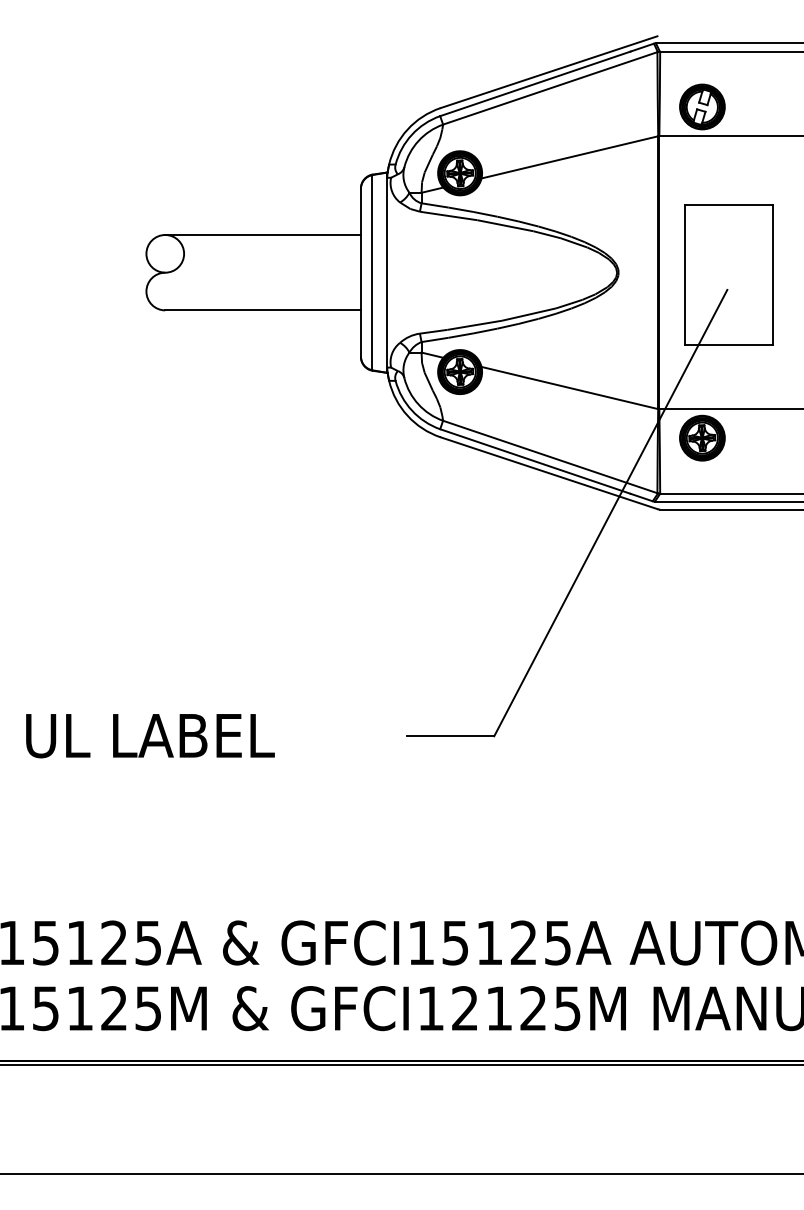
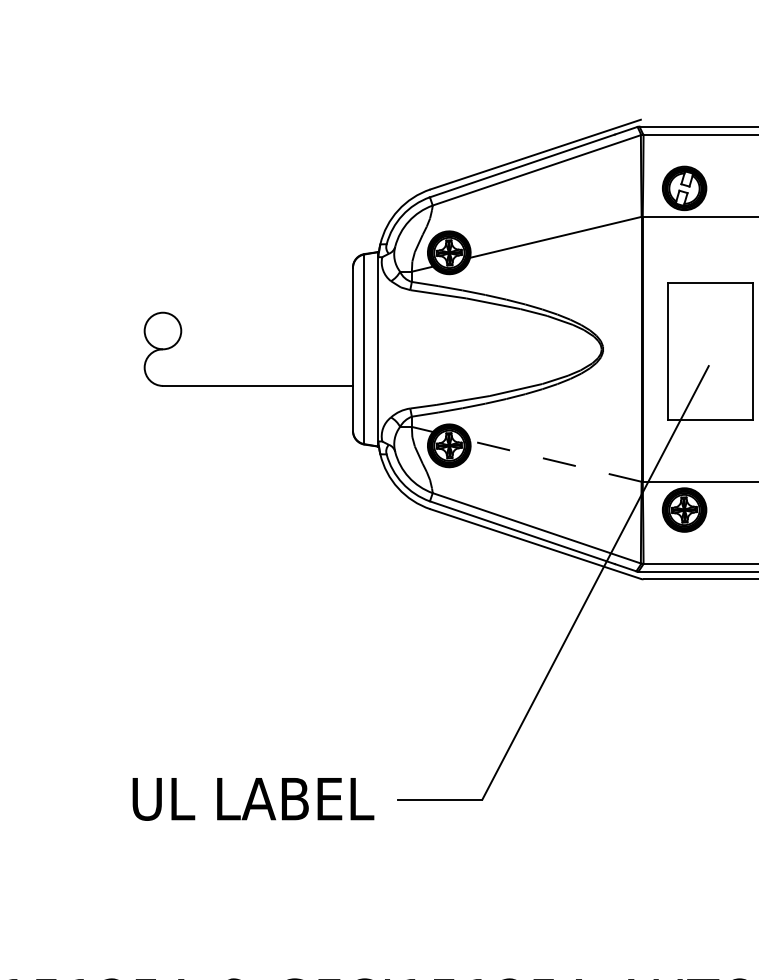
line: (262, 235) -> (257, 313), removed
line: (569, 388) -> (555, 461), solid -> dashed
text: (150, 736) -> (253, 799), moved

